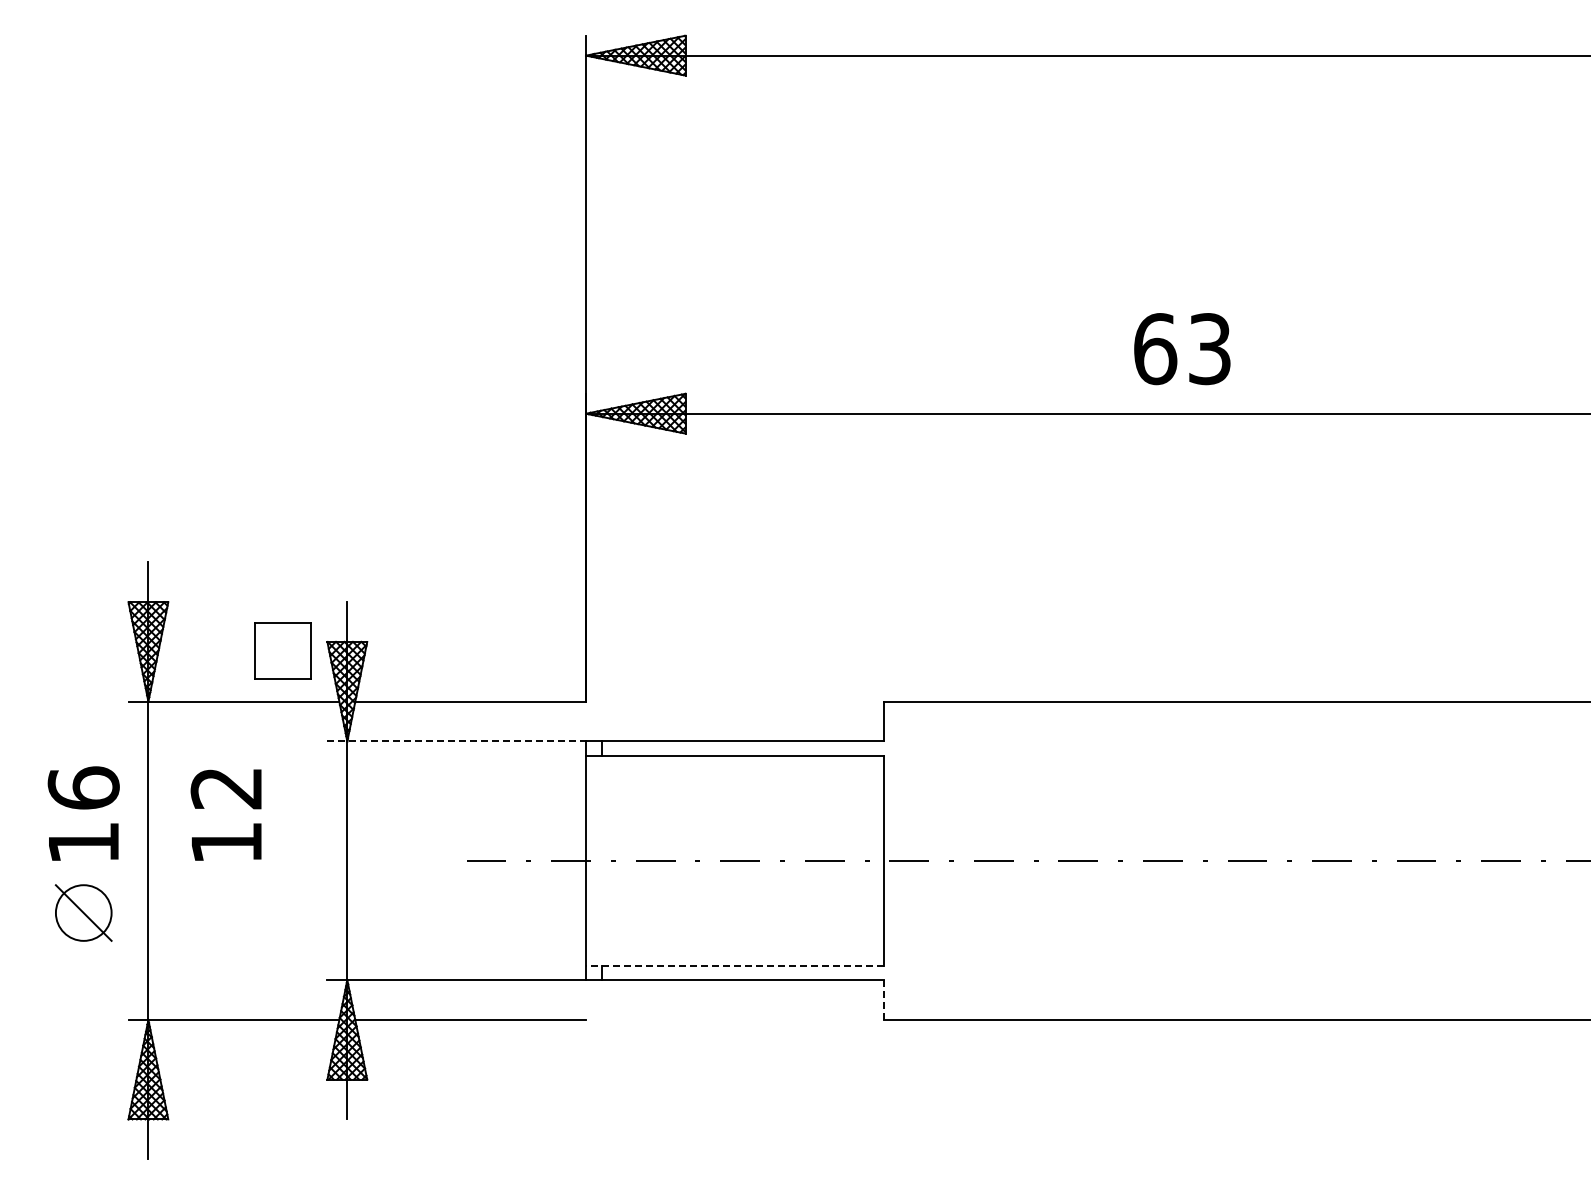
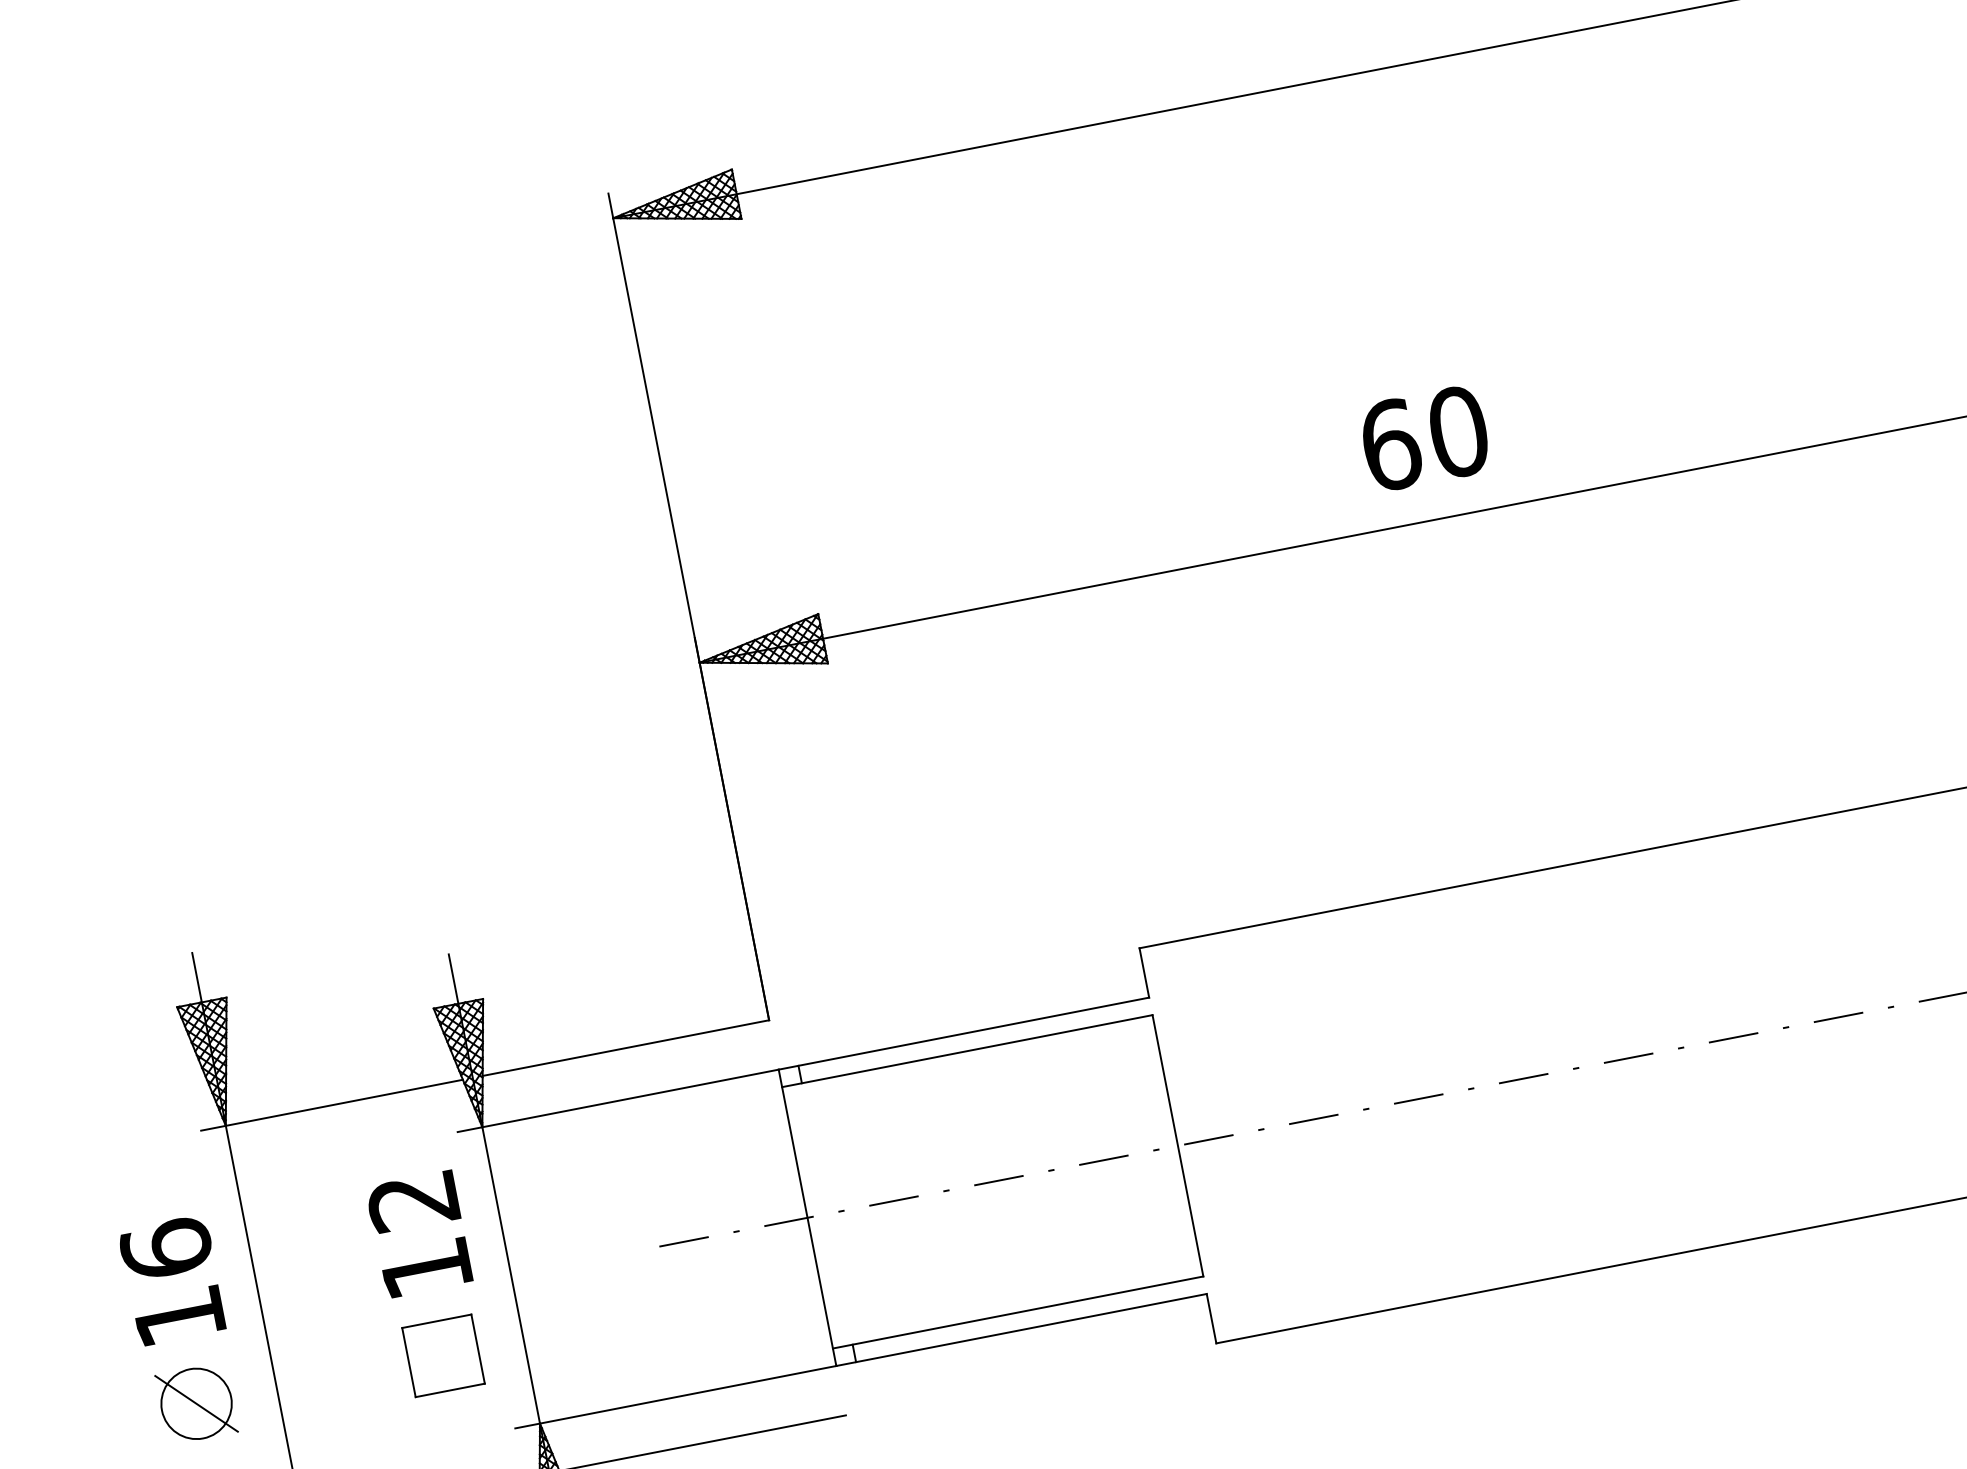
text: (1209, 349) -> (1458, 432), 63 -> 60
part: (282, 650) -> (443, 1355), moved
line: (457, 741) -> (619, 1100), dashed -> solid
text: (225, 814) -> (418, 1233), moved
line: (734, 966) -> (1017, 1313), dashed -> solid
line: (884, 1000) -> (1211, 1319), dashed -> solid

